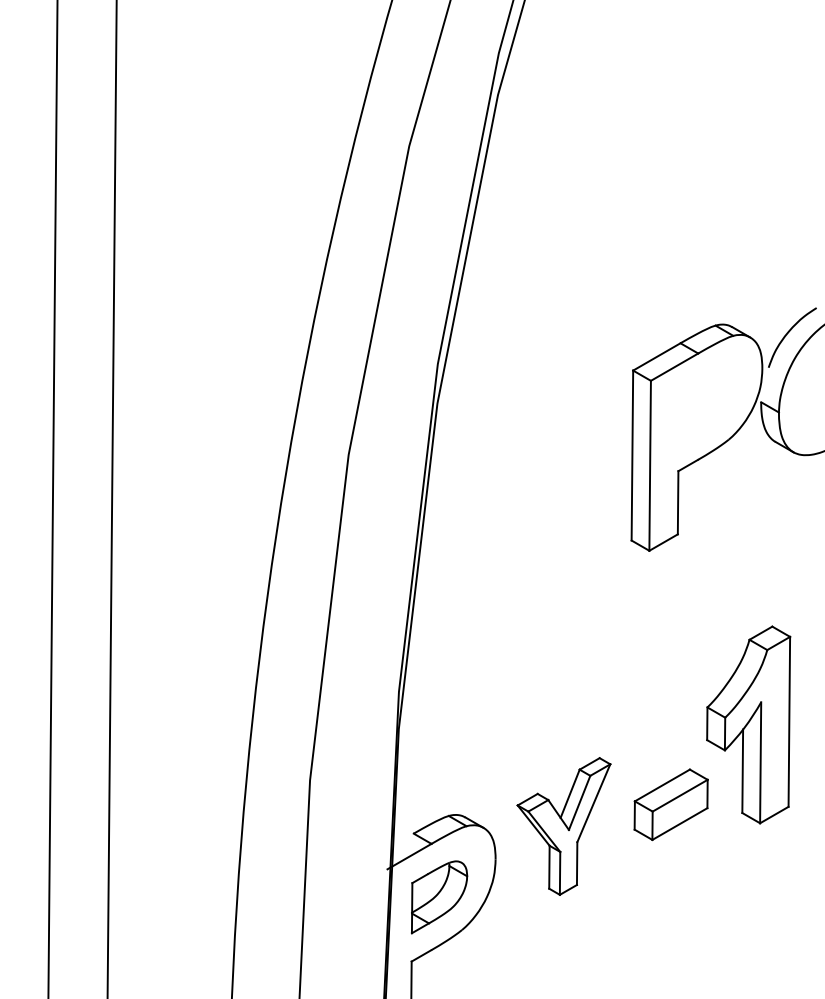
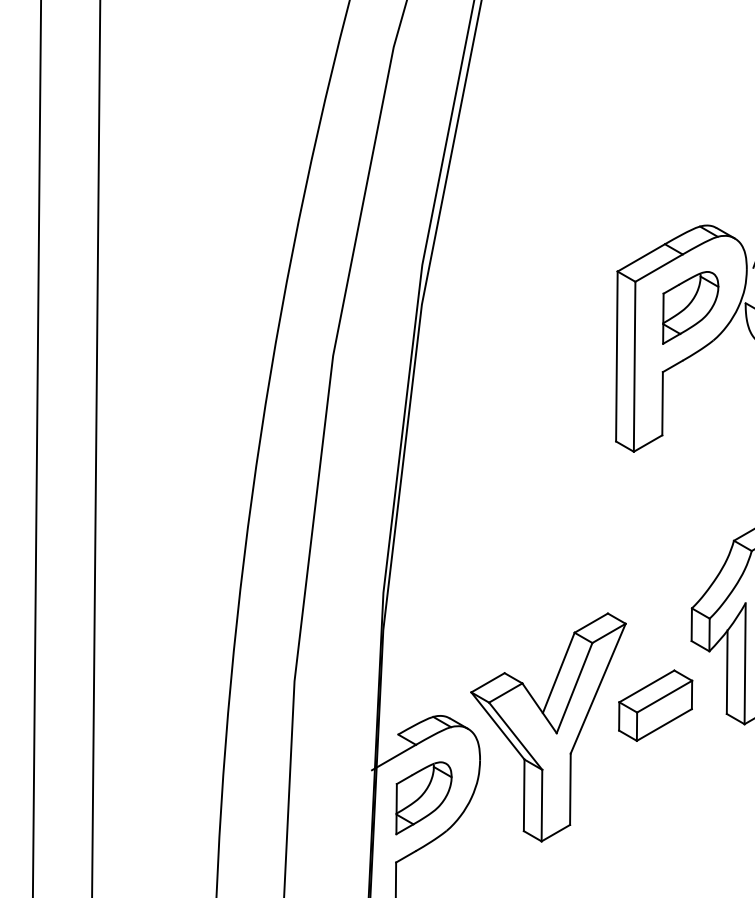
part: (705, 406) -> (689, 307), added
part: (563, 826) -> (547, 727), size x1.67

